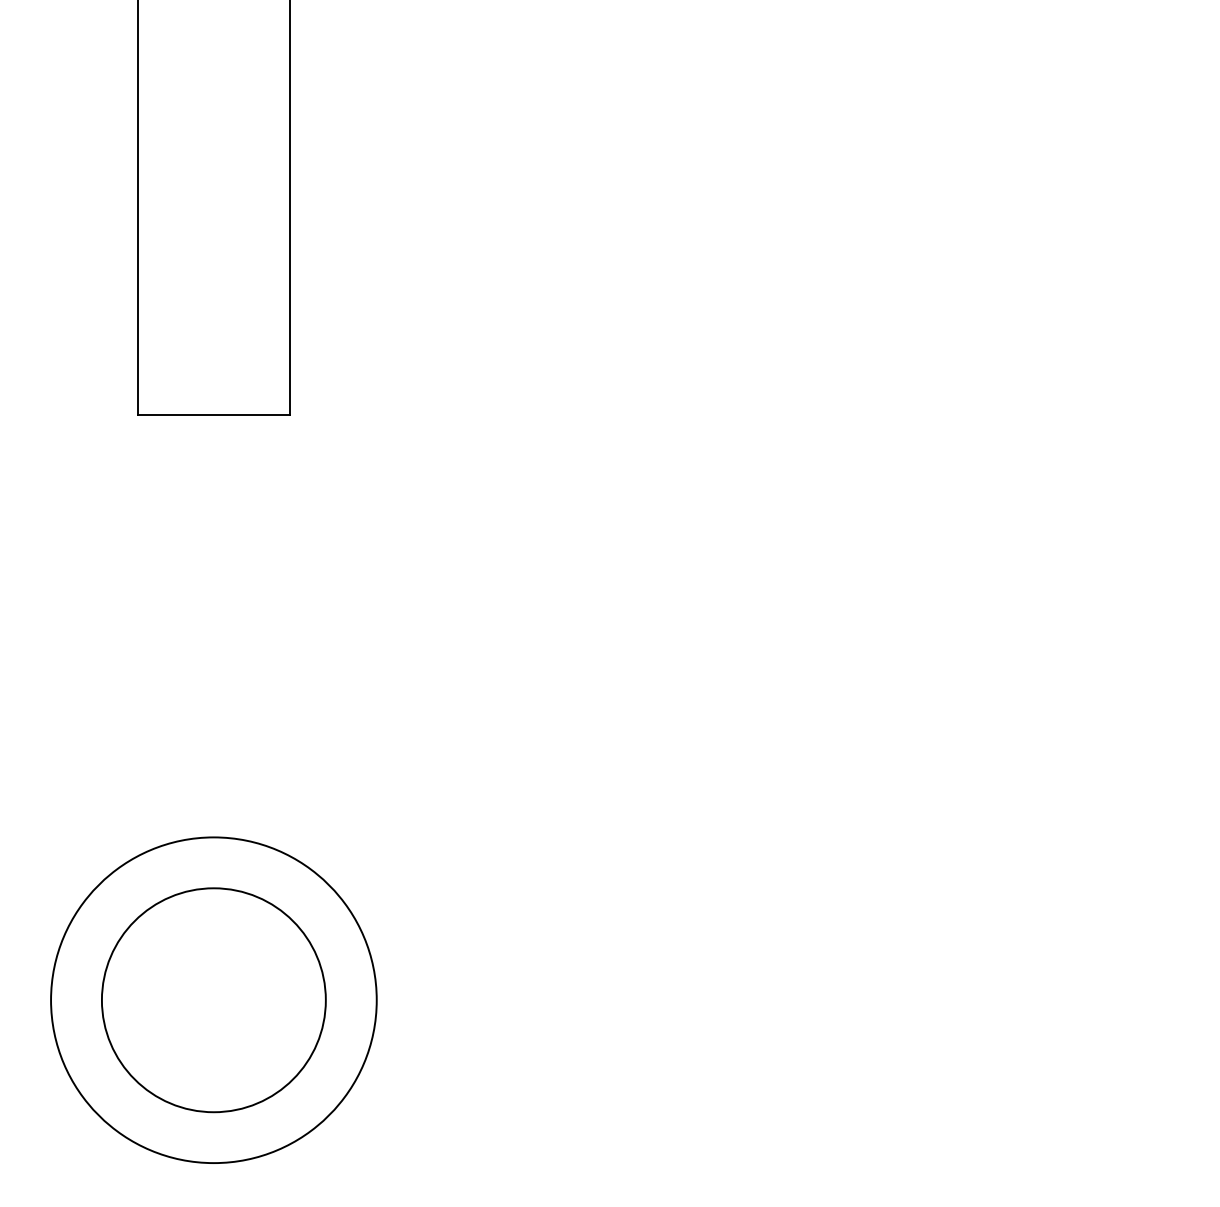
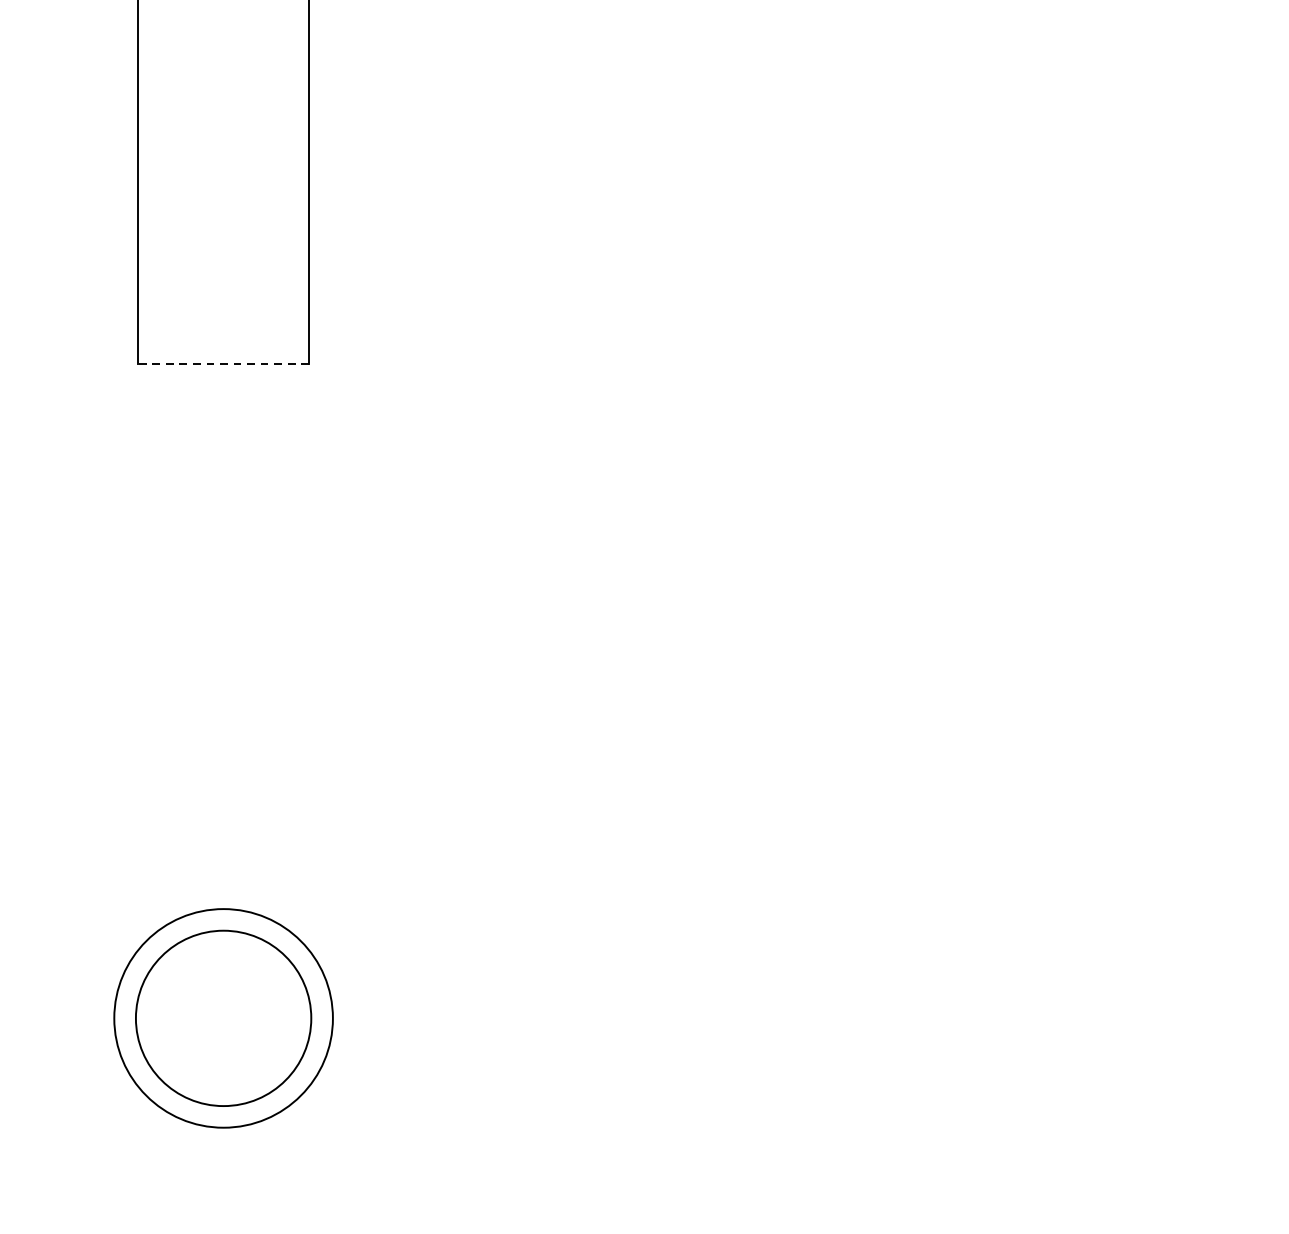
line: (213, 415) -> (223, 364), solid -> dashed
circle: (213, 1000) -> (223, 1018), size x0.6
circle: (213, 1000) -> (223, 1018), size x0.7

